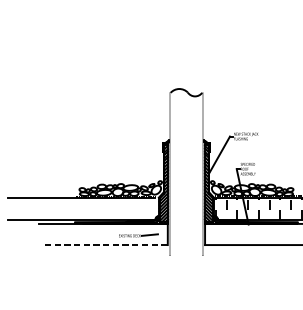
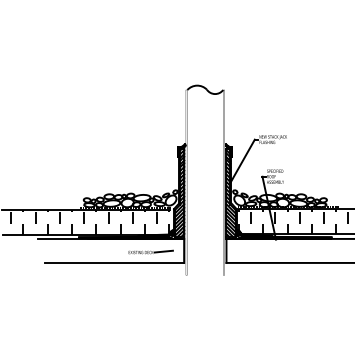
hatch: (85, 208) -> (90, 221), added
line: (106, 244) -> (114, 262), dashed -> solid

